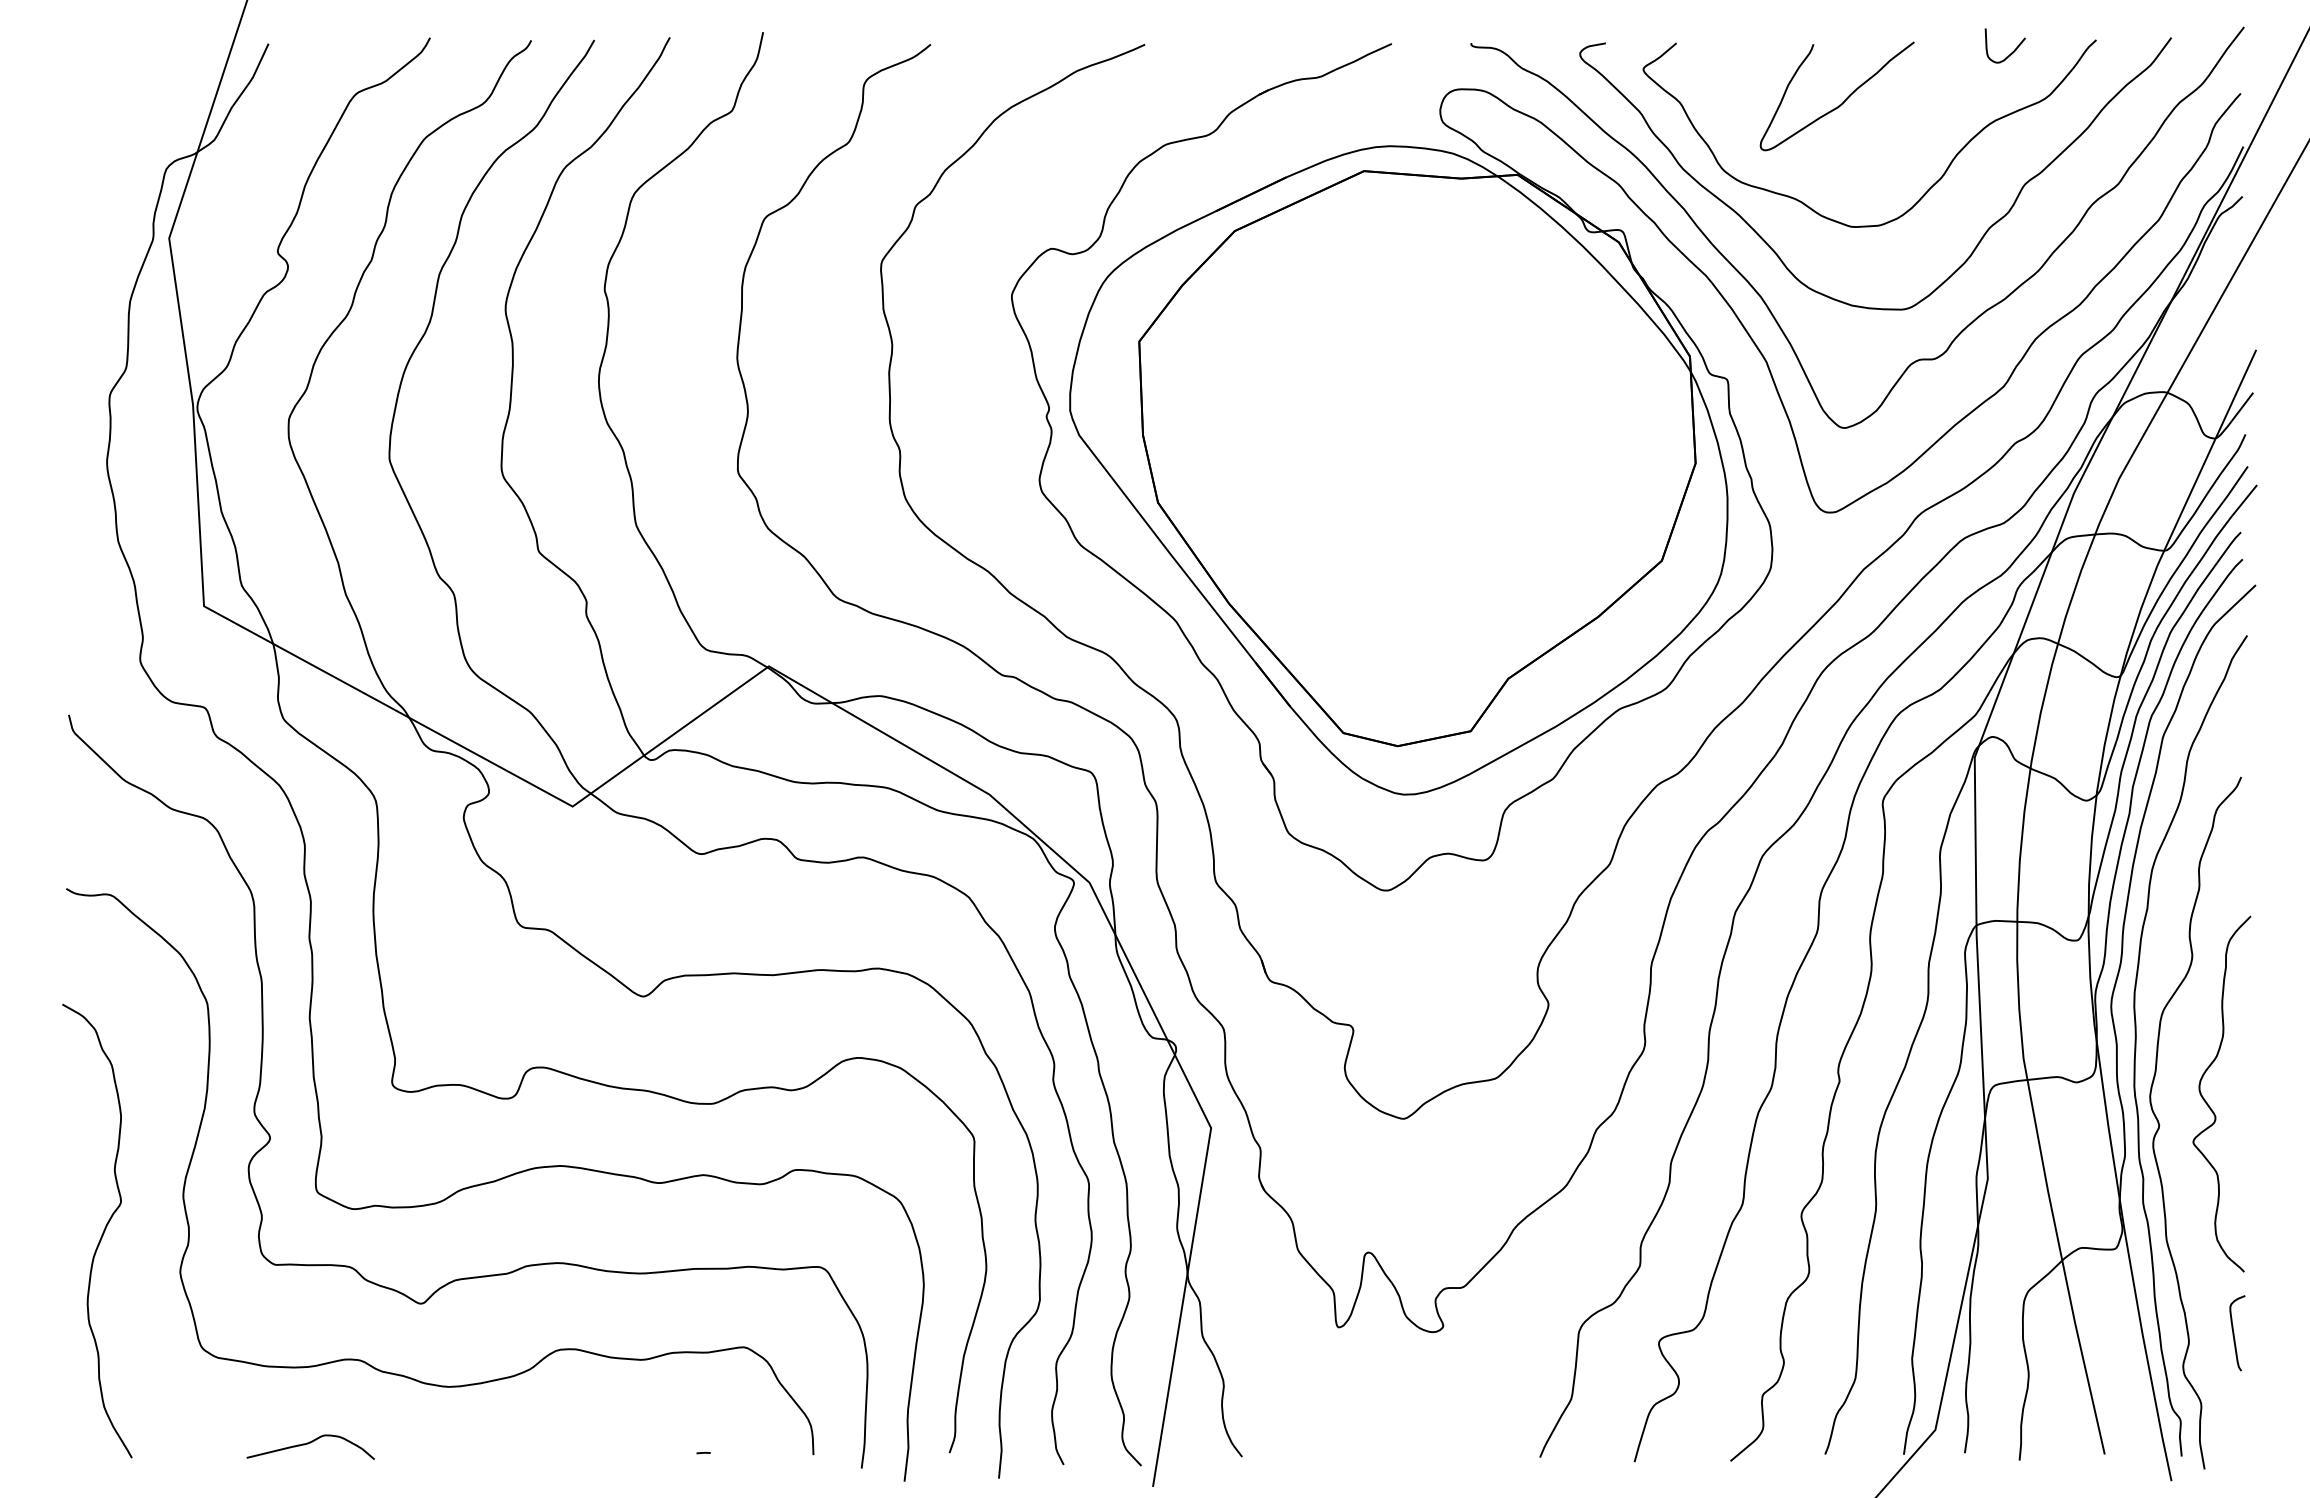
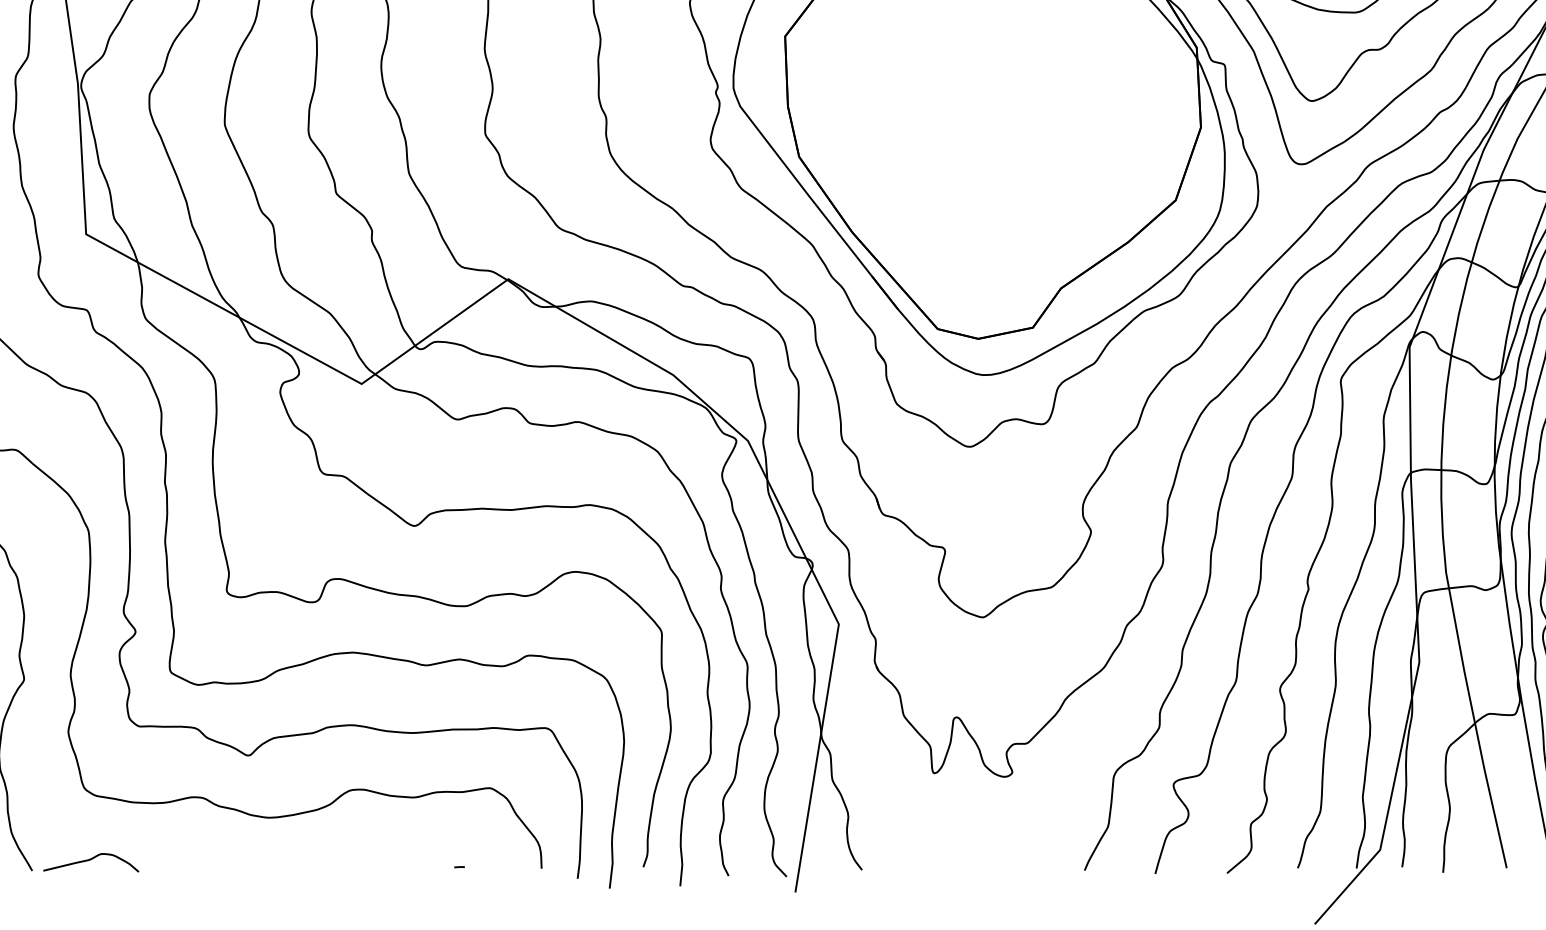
curve: (308, 1444) -> (89, 860), moved

